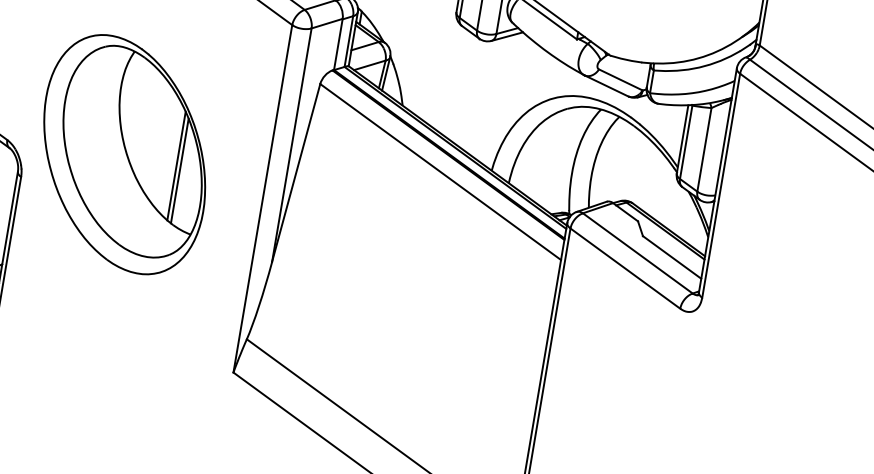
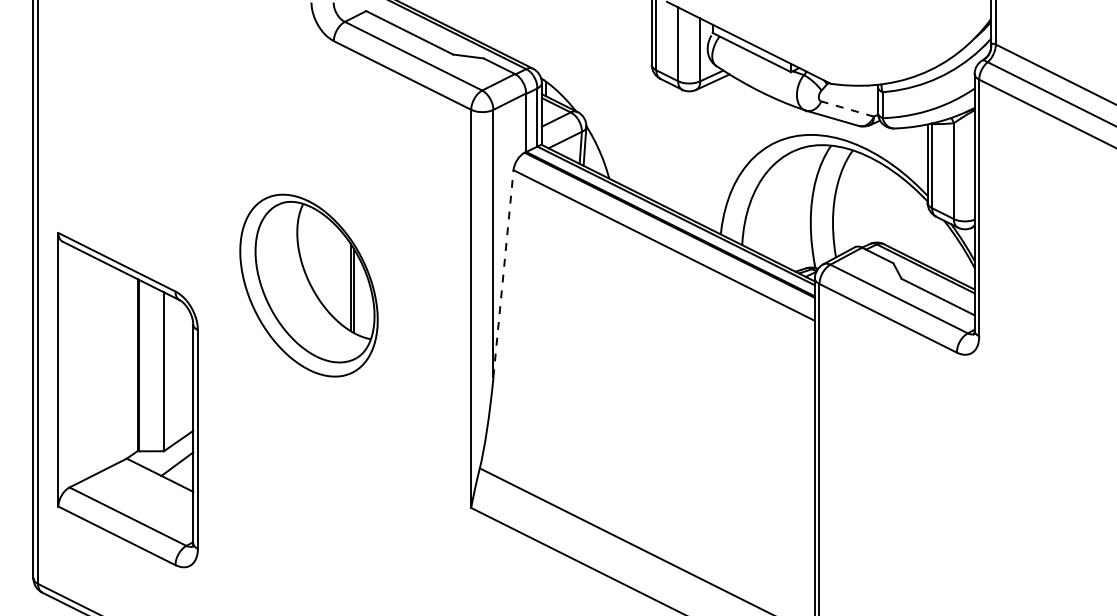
line: (620, 79) -> (847, 108), solid -> dashed
part: (124, 154) -> (308, 285), size x0.7
line: (296, 172) -> (503, 273), solid -> dashed

